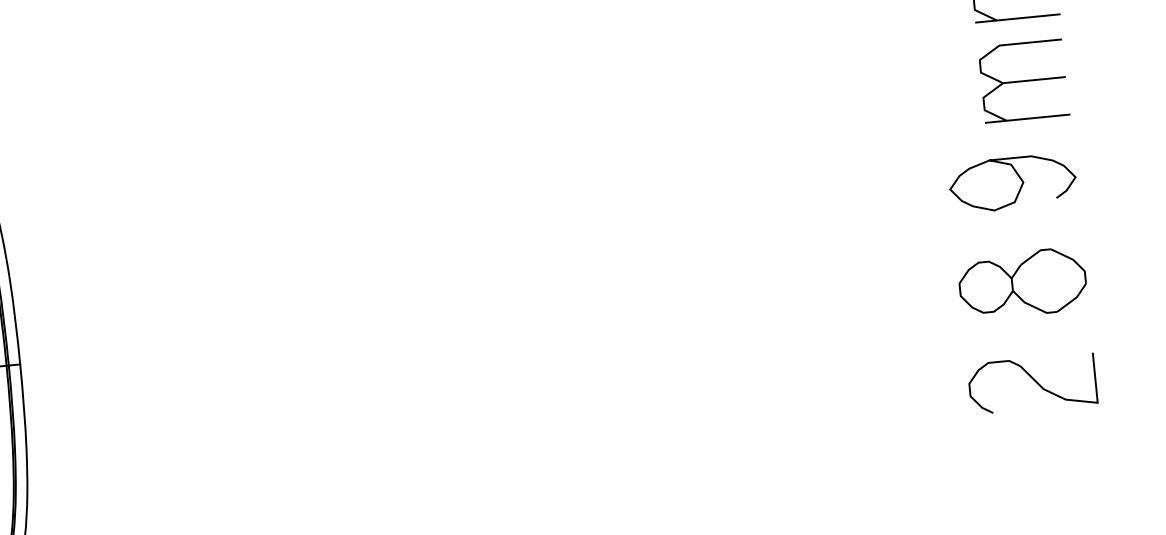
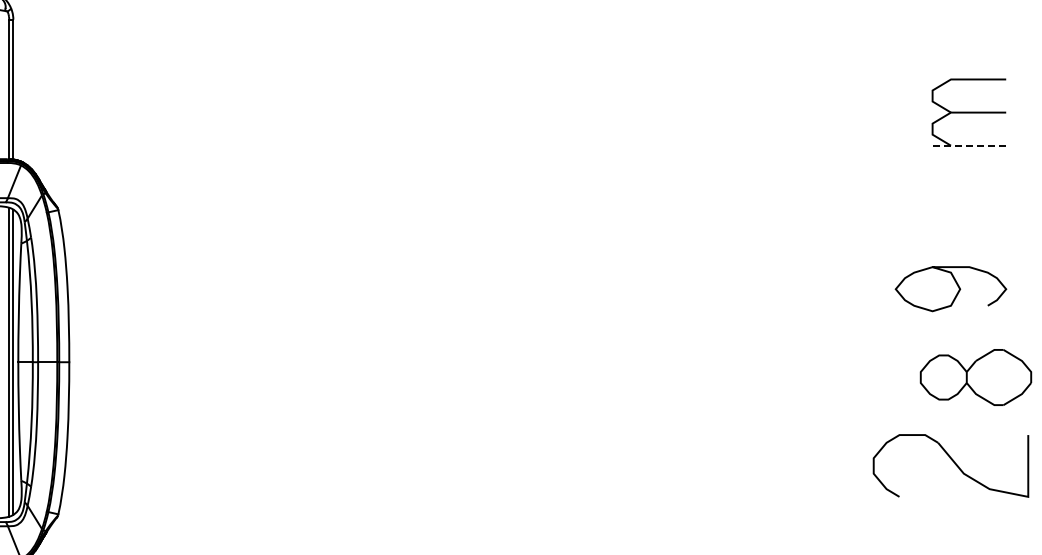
line: (1017, 18) -> (969, 145), solid -> dashed
part: (1022, 80) -> (968, 200), removed
part: (1022, 283) -> (975, 377), moved
part: (1031, 383) -> (950, 465), size x1.4

